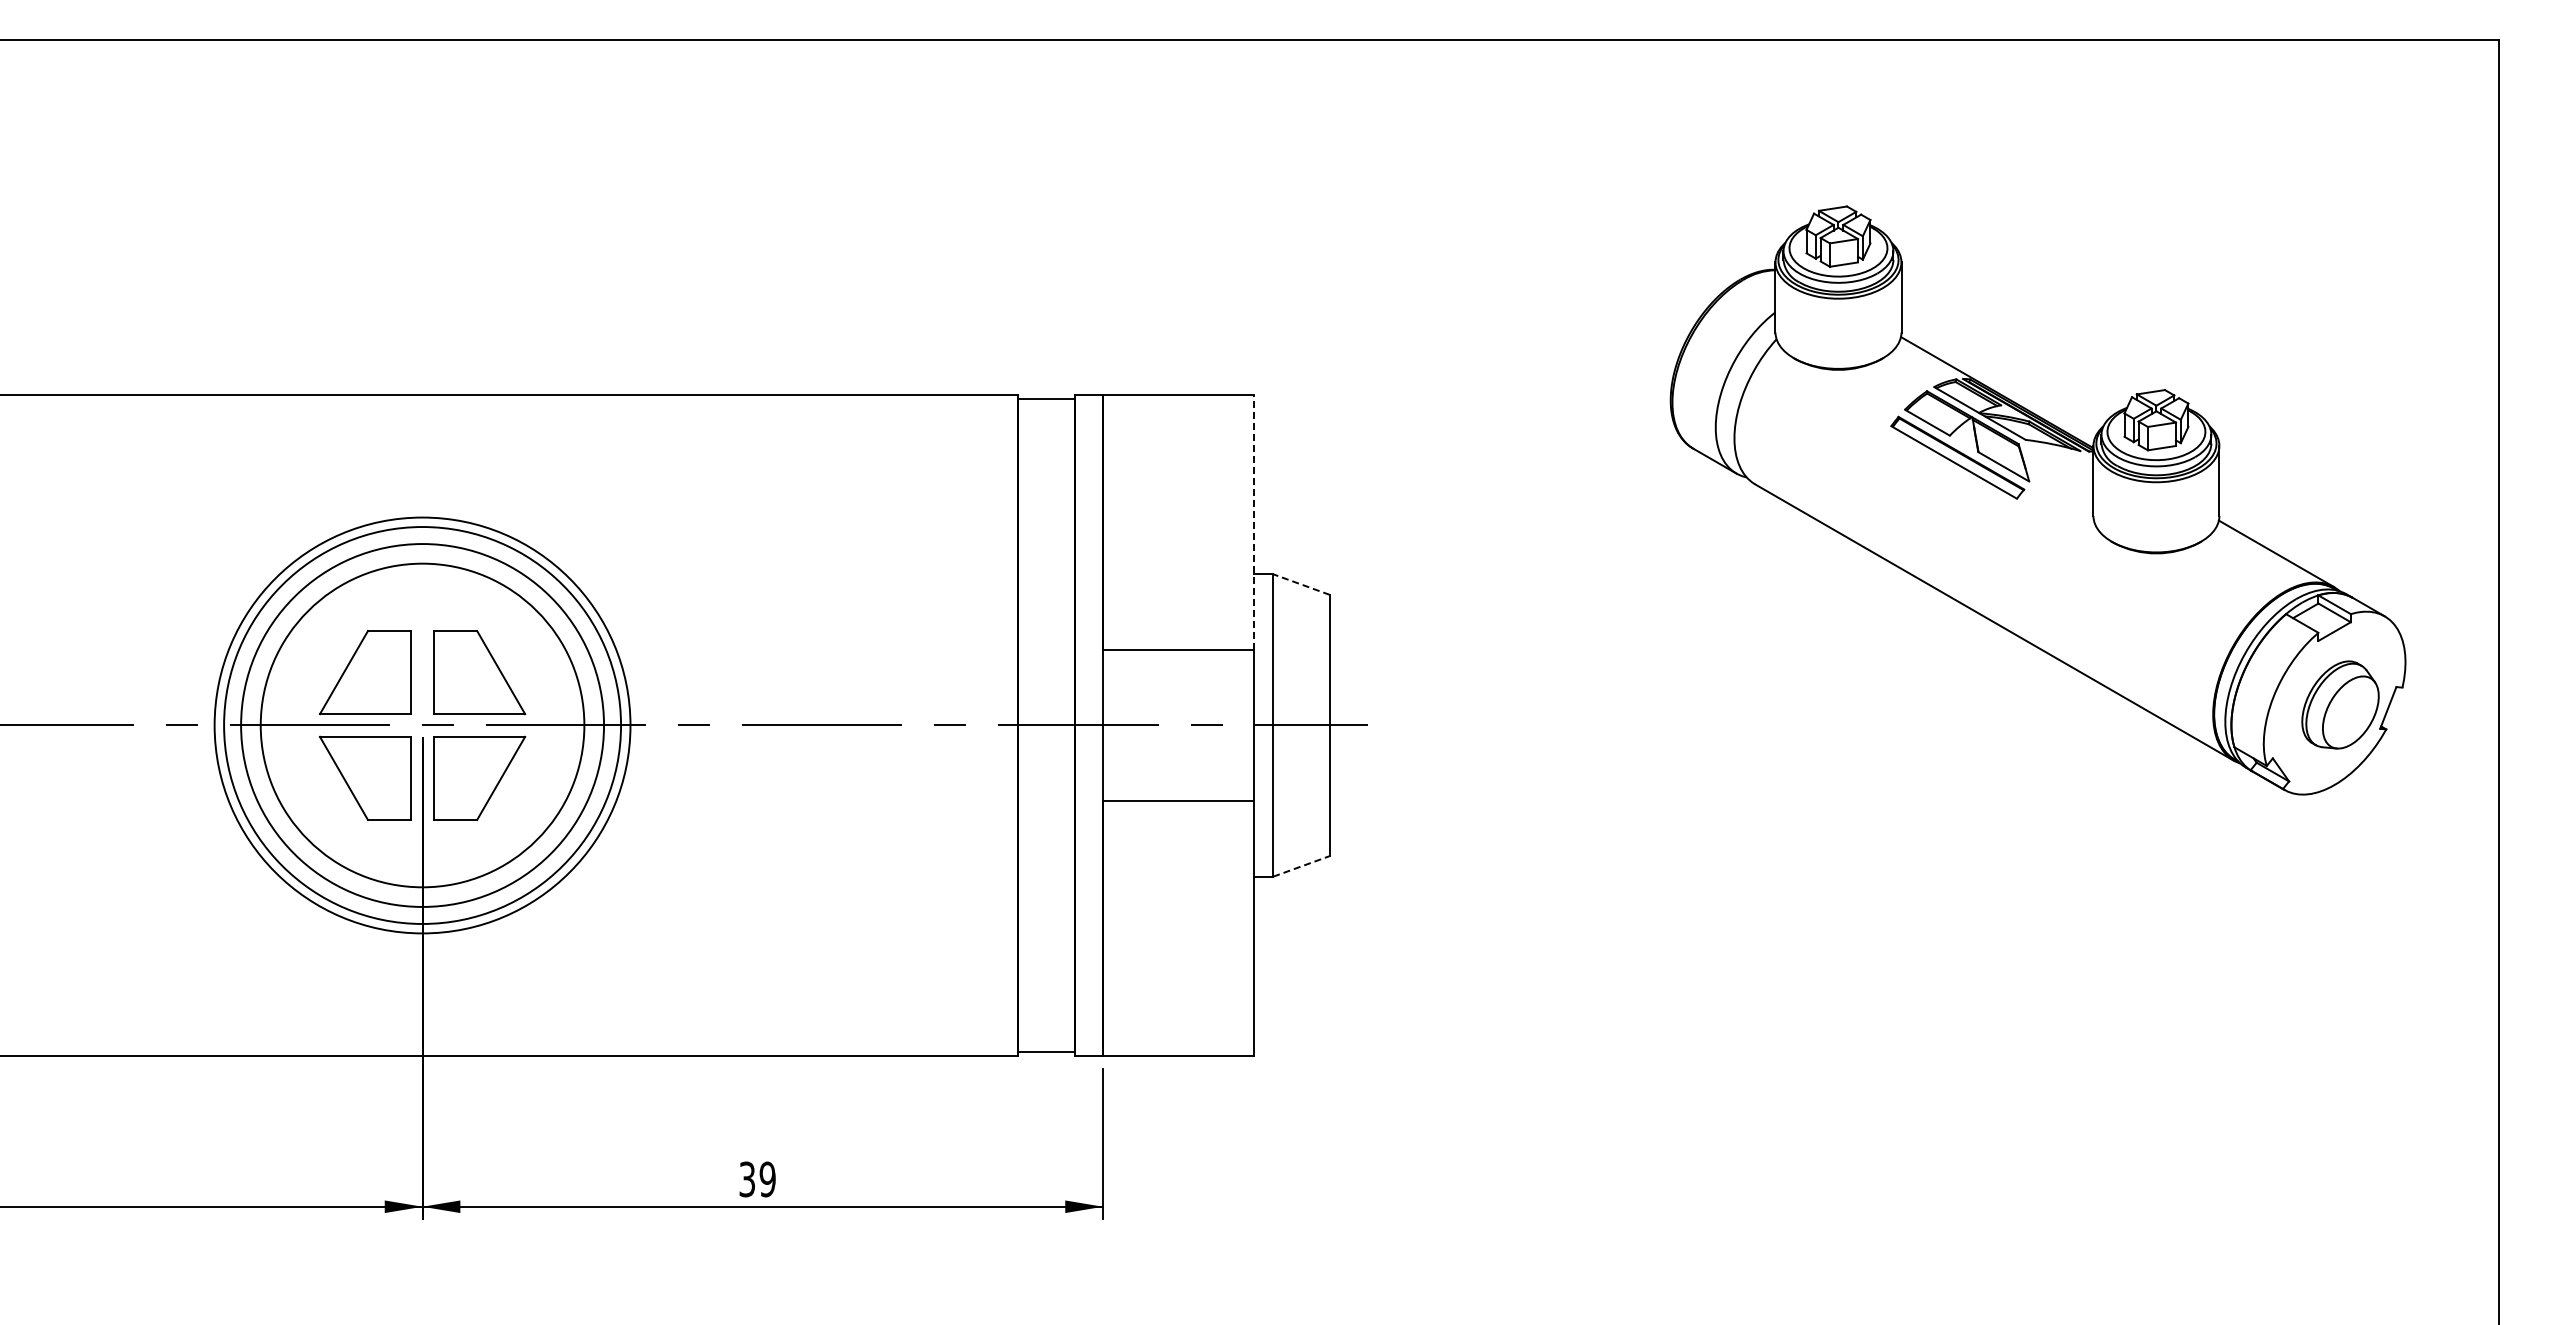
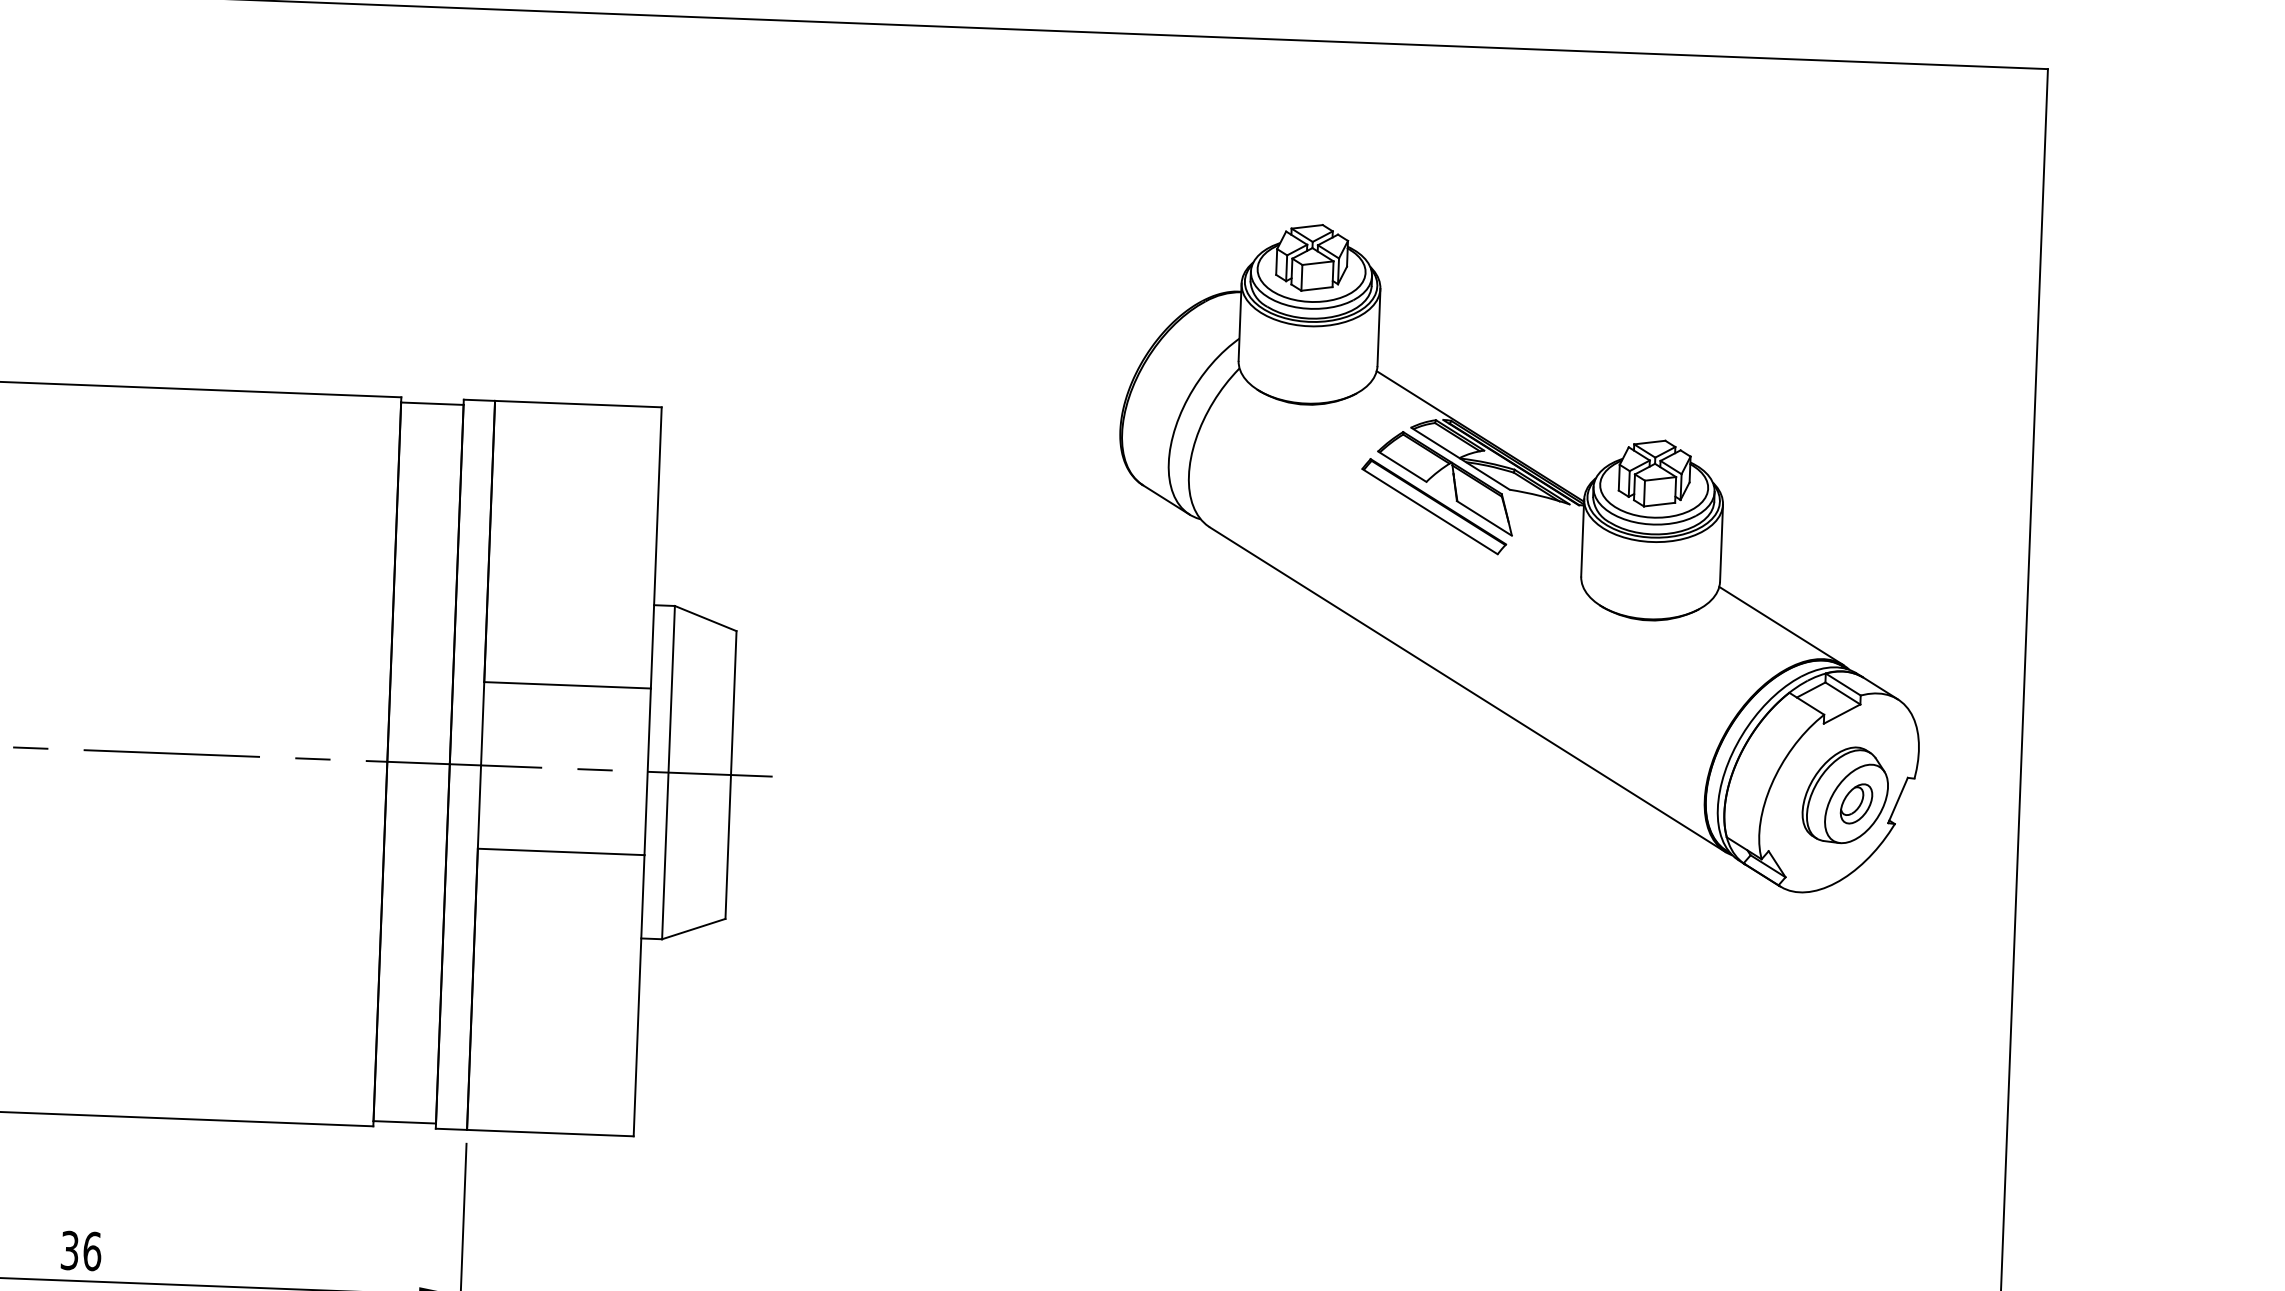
line: (1254, 522) -> (656, 548), dashed -> solid
line: (1301, 584) -> (705, 618), dashed -> solid
part: (2350, 712) -> (1856, 803), added
line: (1302, 866) -> (694, 929), dashed -> solid
text: (767, 1179) -> (92, 1251), 39 -> 36

